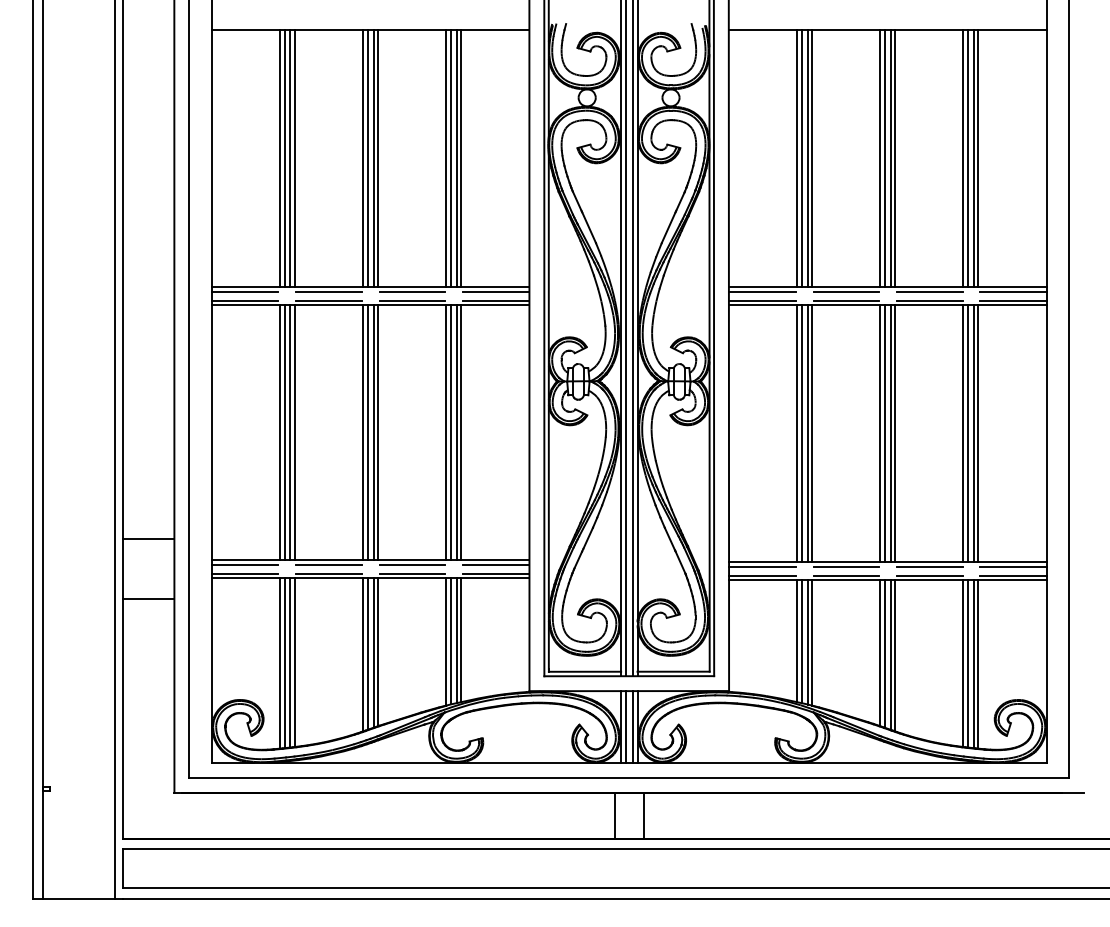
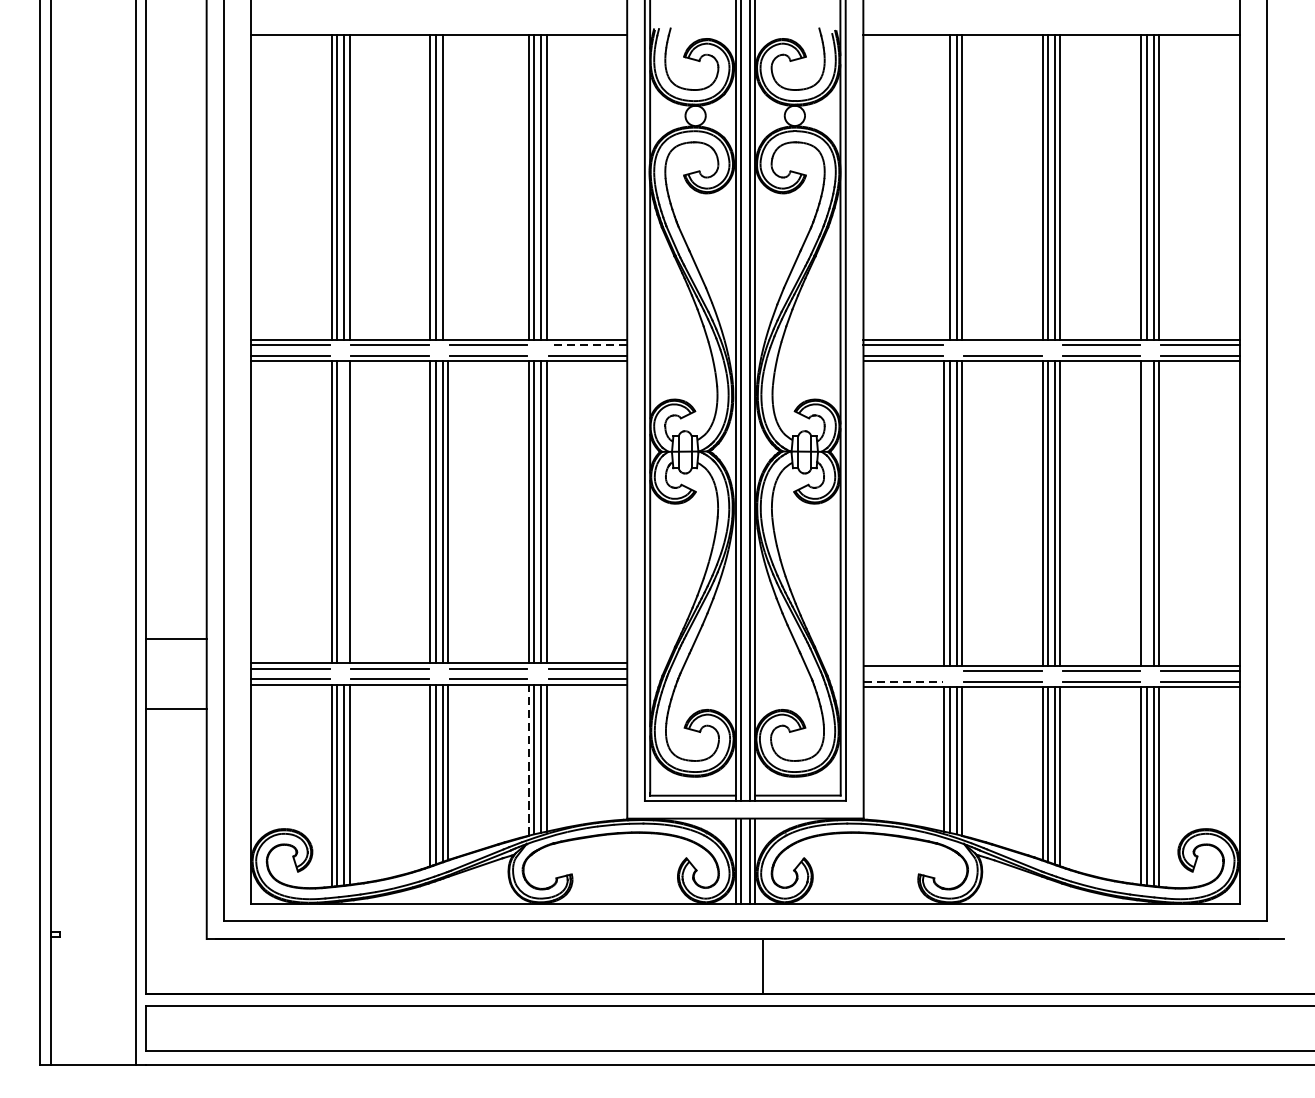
line: (378, 158) -> (448, 187), removed
line: (797, 158) -> (944, 187), removed
line: (495, 291) -> (587, 345), solid -> dashed
line: (846, 291) -> (1002, 345), removed
line: (290, 432) -> (344, 512), removed
line: (967, 433) -> (1146, 513), removed
line: (762, 566) -> (903, 670), removed
line: (762, 575) -> (903, 681), solid -> dashed
line: (446, 641) -> (528, 759), solid -> dashed
line: (614, 815) -> (727, 965), removed

